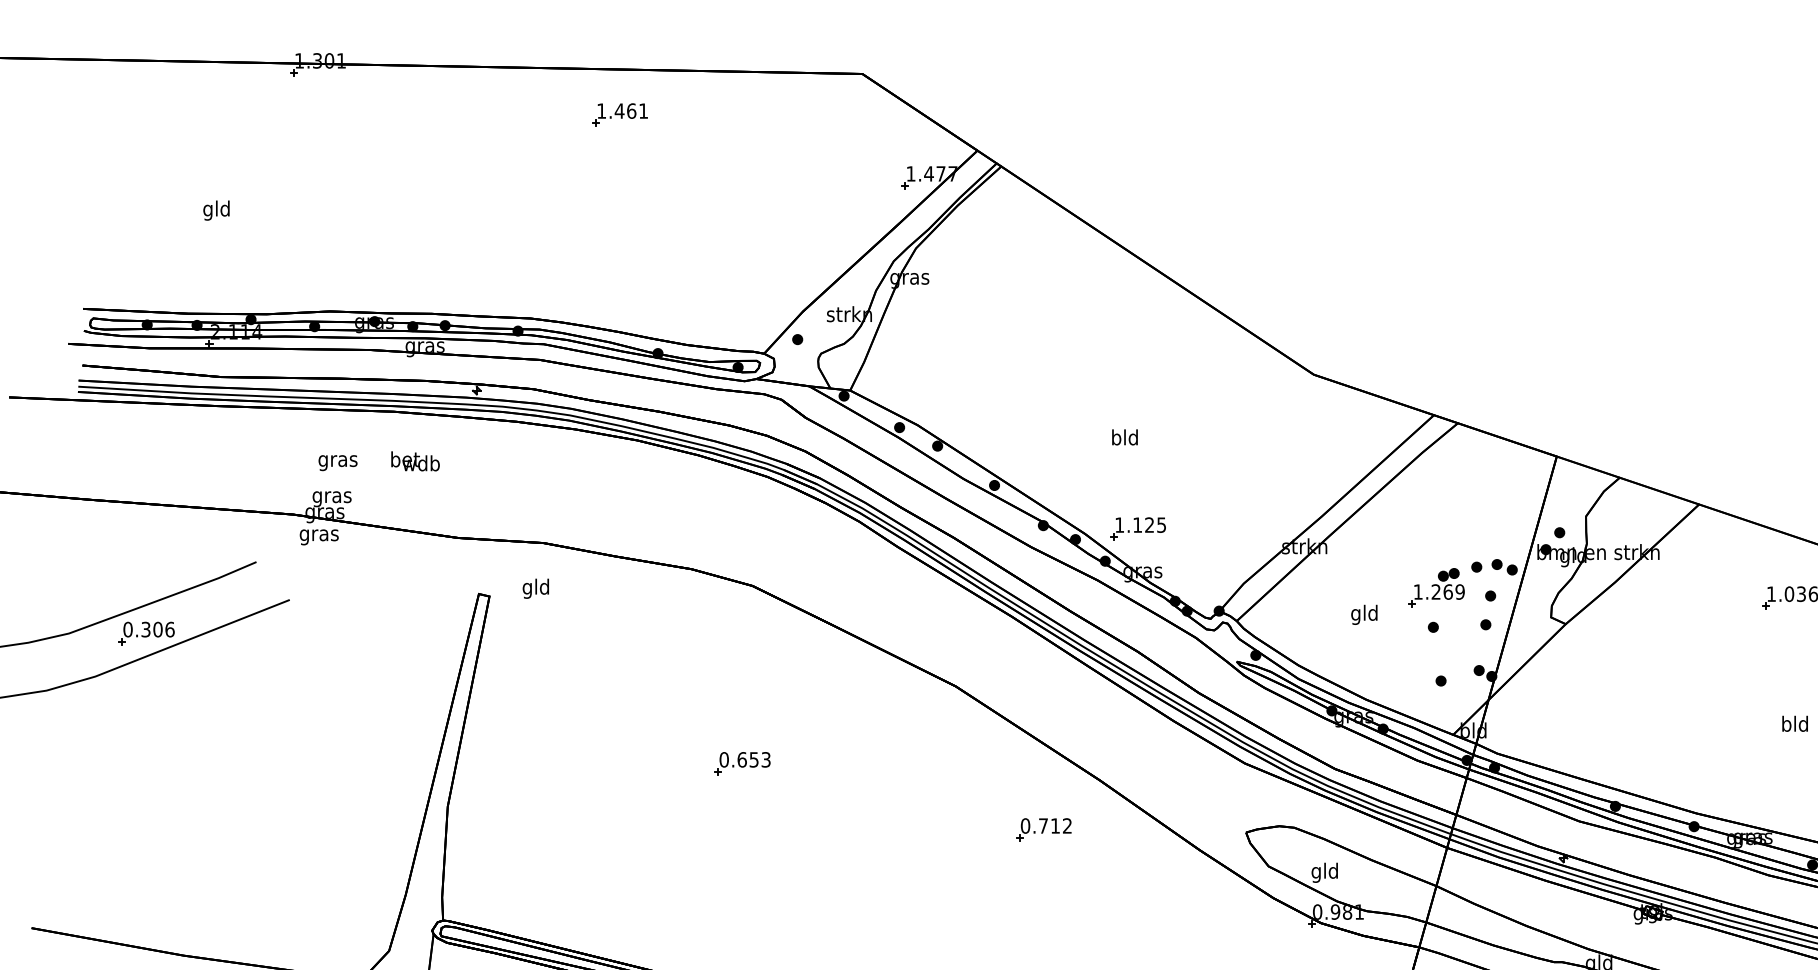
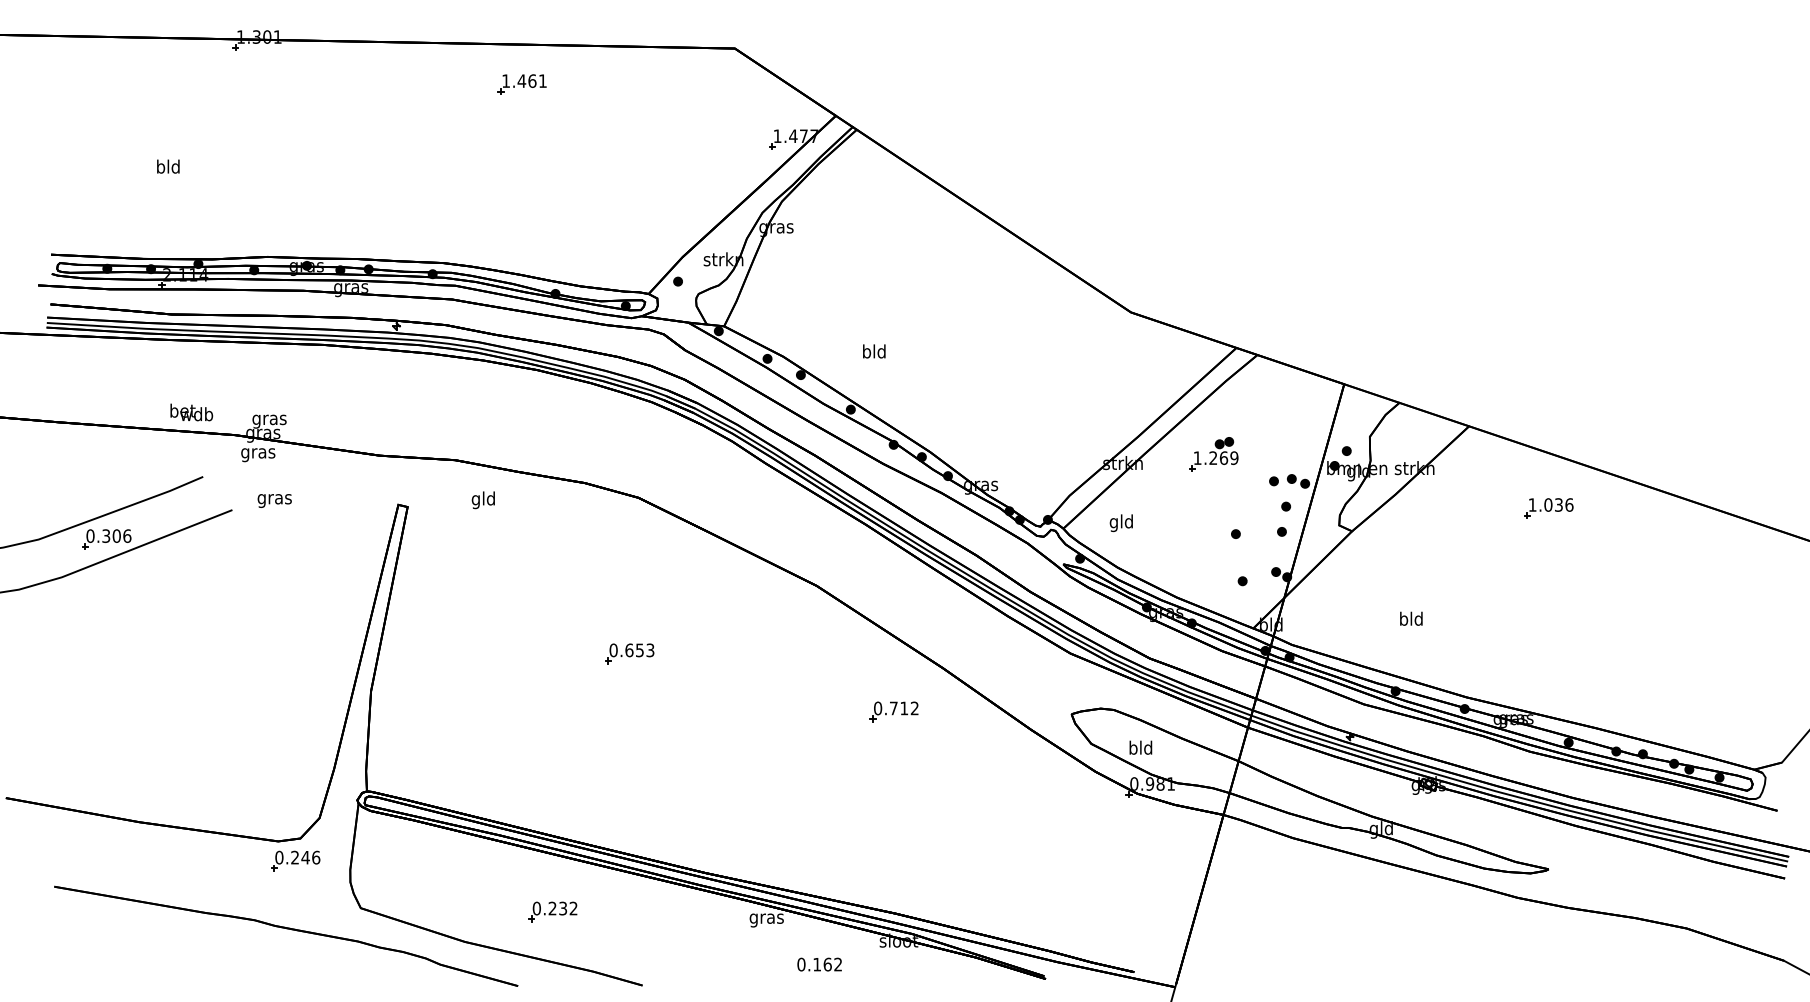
text: (207, 210) -> (160, 168), gld -> bld
text: (1125, 437) -> (874, 351), moved
text: (415, 461) -> (191, 412), moved
text: (337, 462) -> (274, 500), moved
part: (1137, 528) -> (976, 447), removed
part: (1436, 587) -> (1213, 454), moved
text: (534, 589) -> (482, 500), moved
text: (1363, 615) -> (1120, 523), moved
text: (1795, 723) -> (1411, 618), moved
text: (1316, 872) -> (1133, 749), gld -> bld

